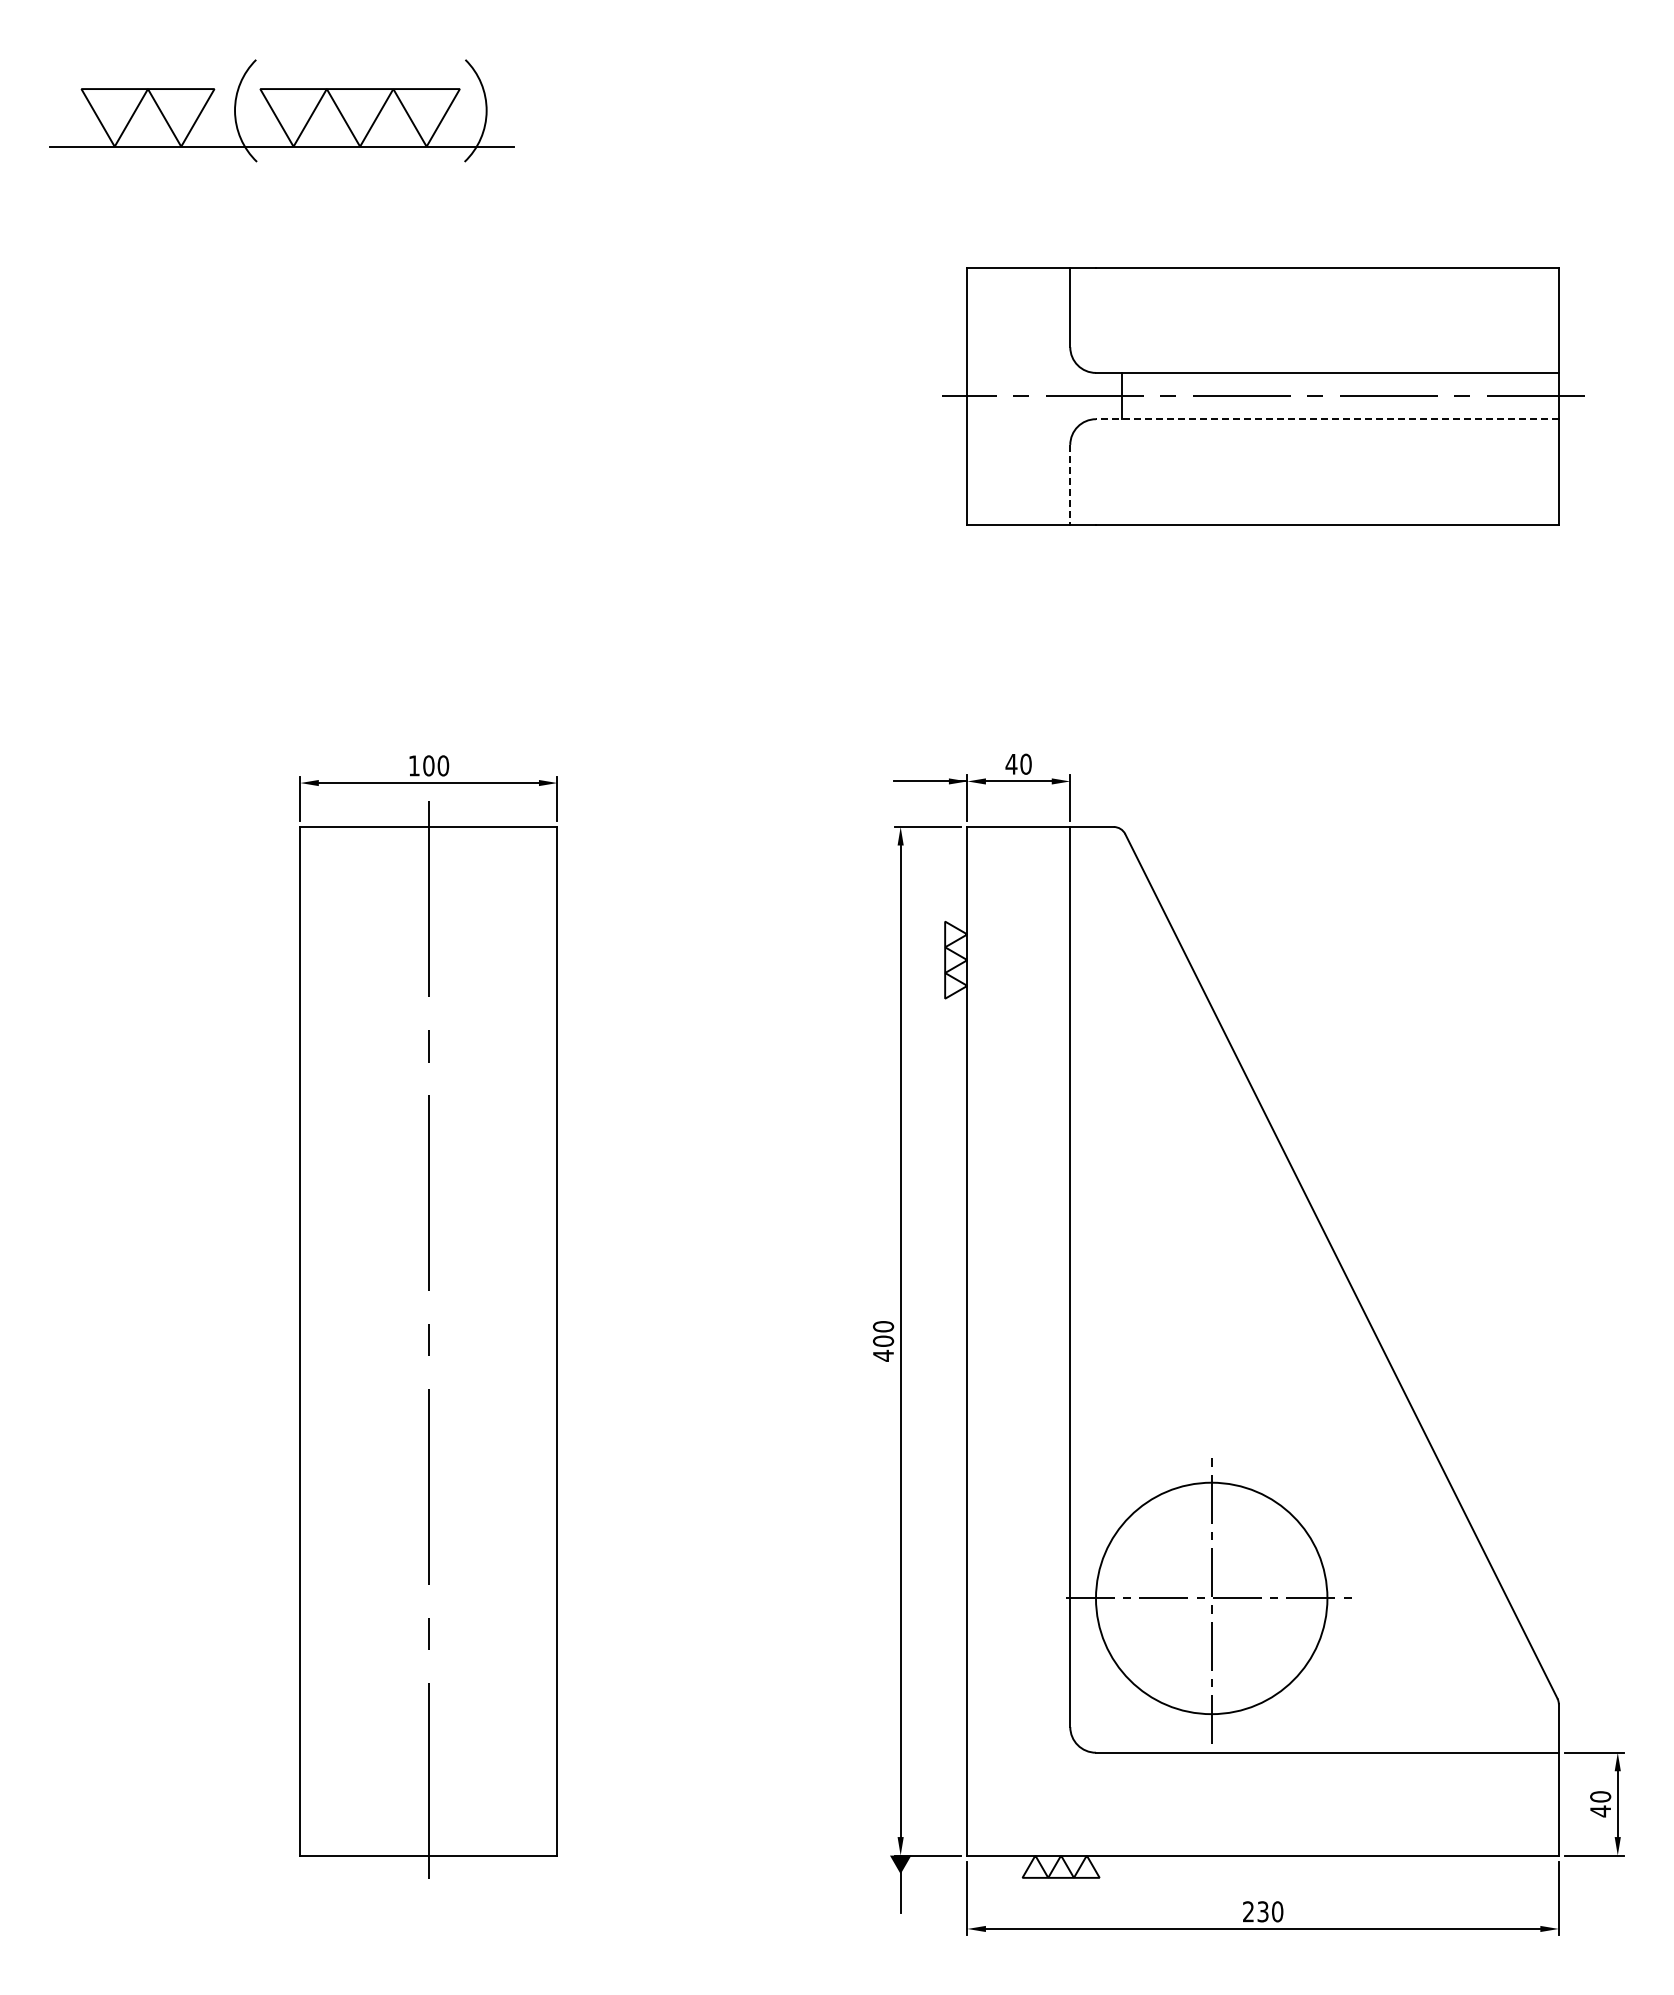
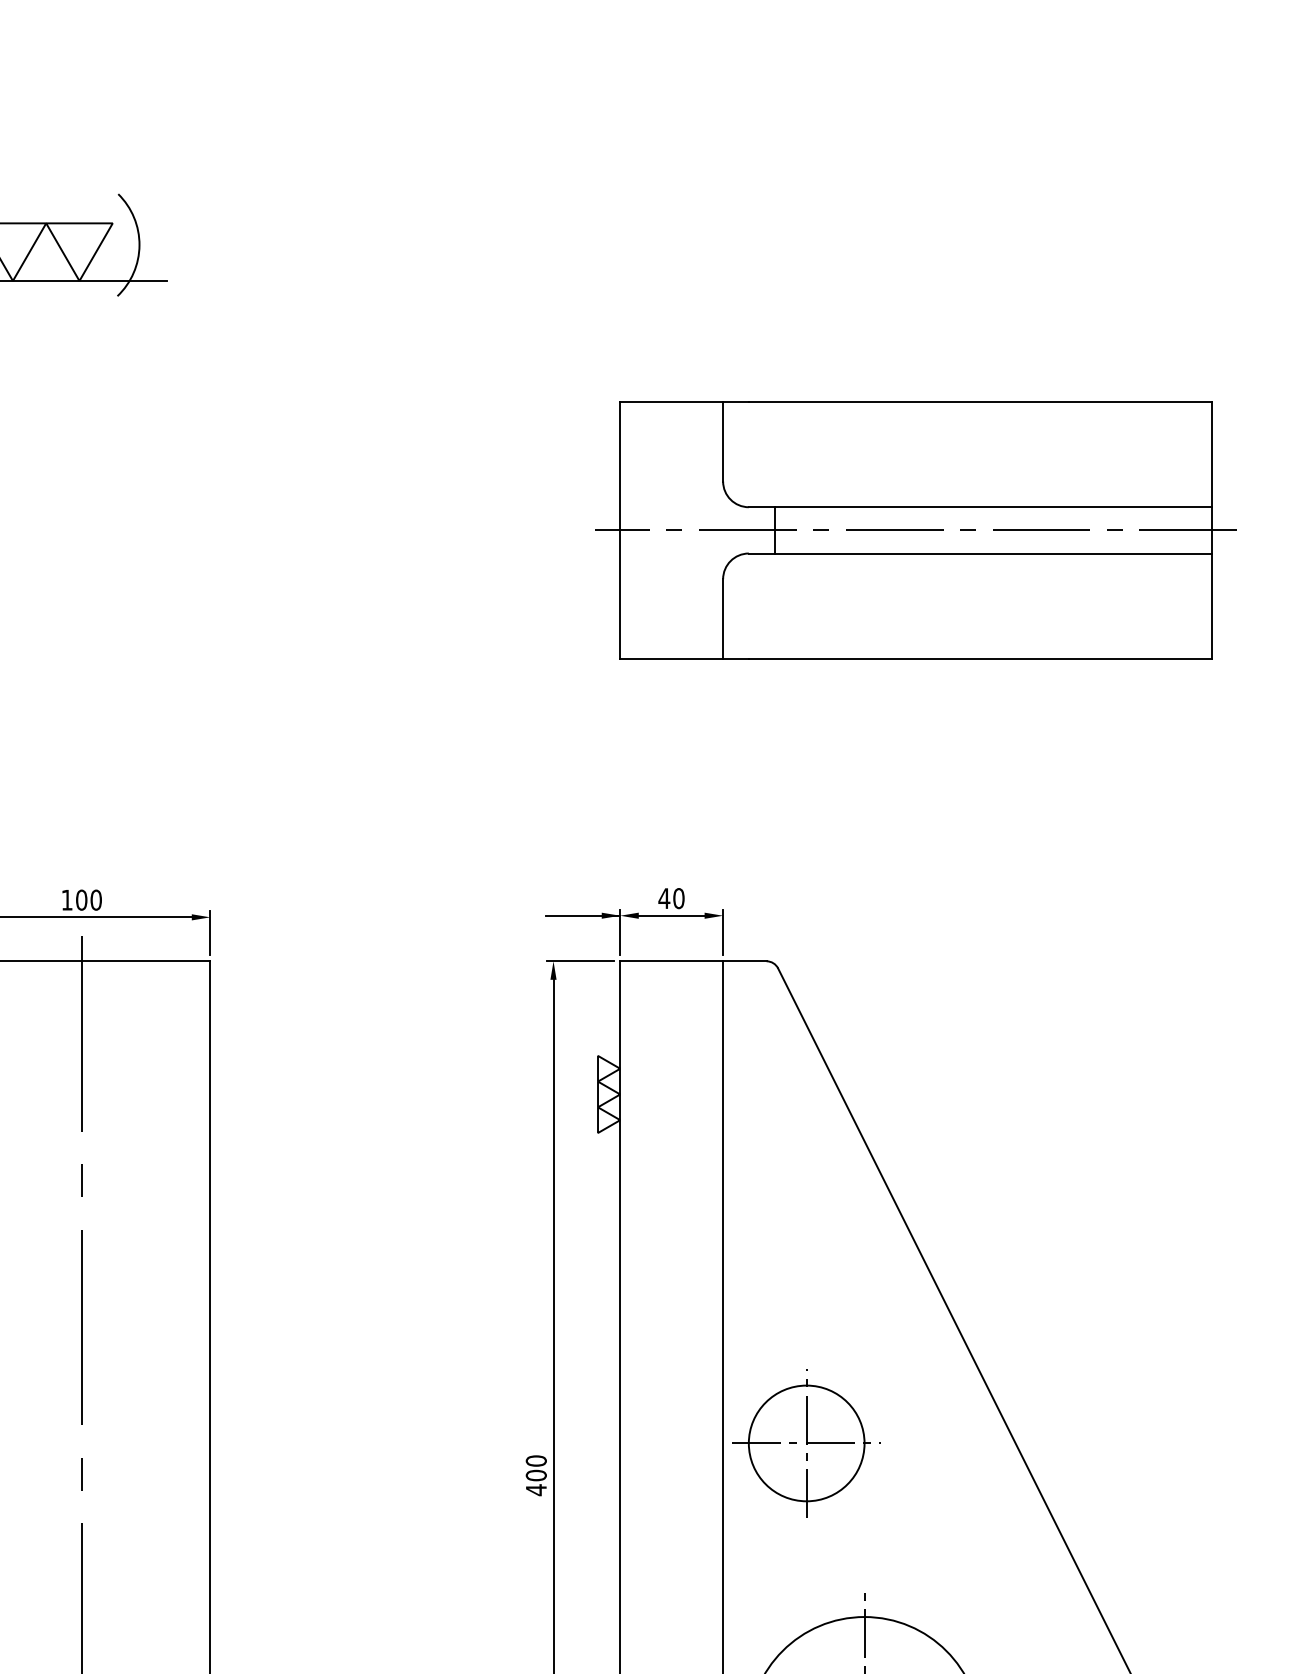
line: (1326, 419) -> (979, 553), dashed -> solid
line: (1070, 484) -> (723, 618), dashed -> solid
part: (1153, 1309) -> (806, 1443), added

